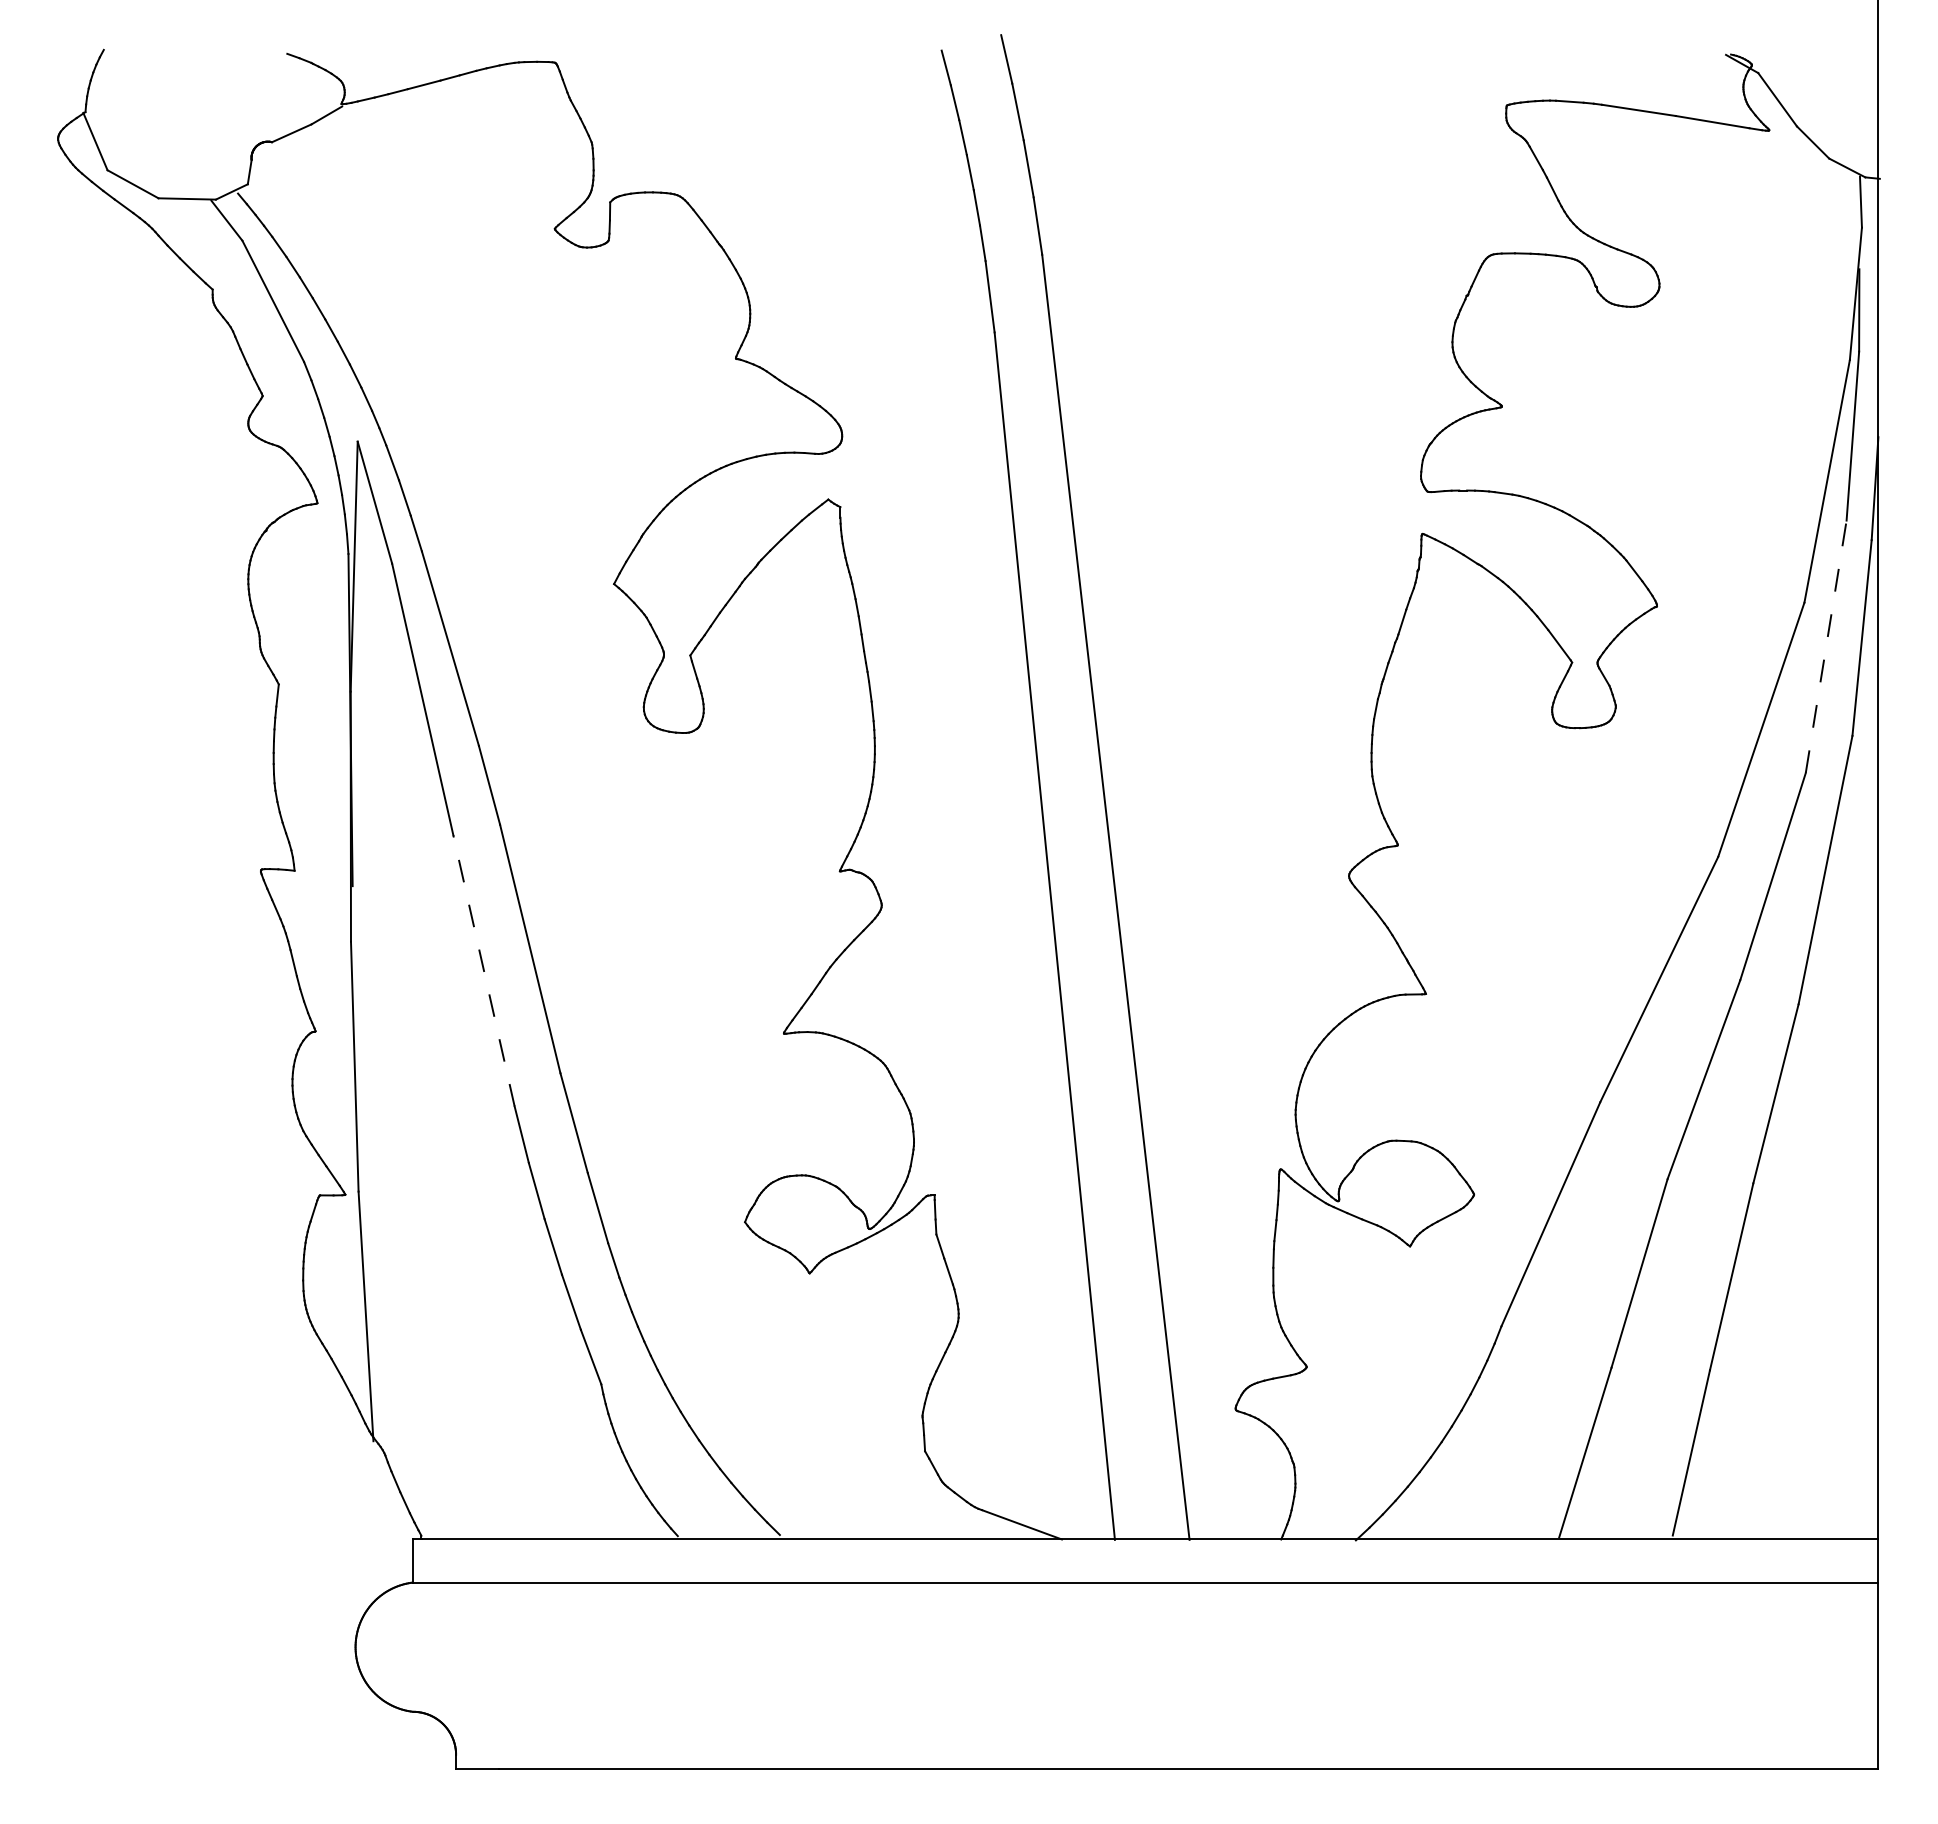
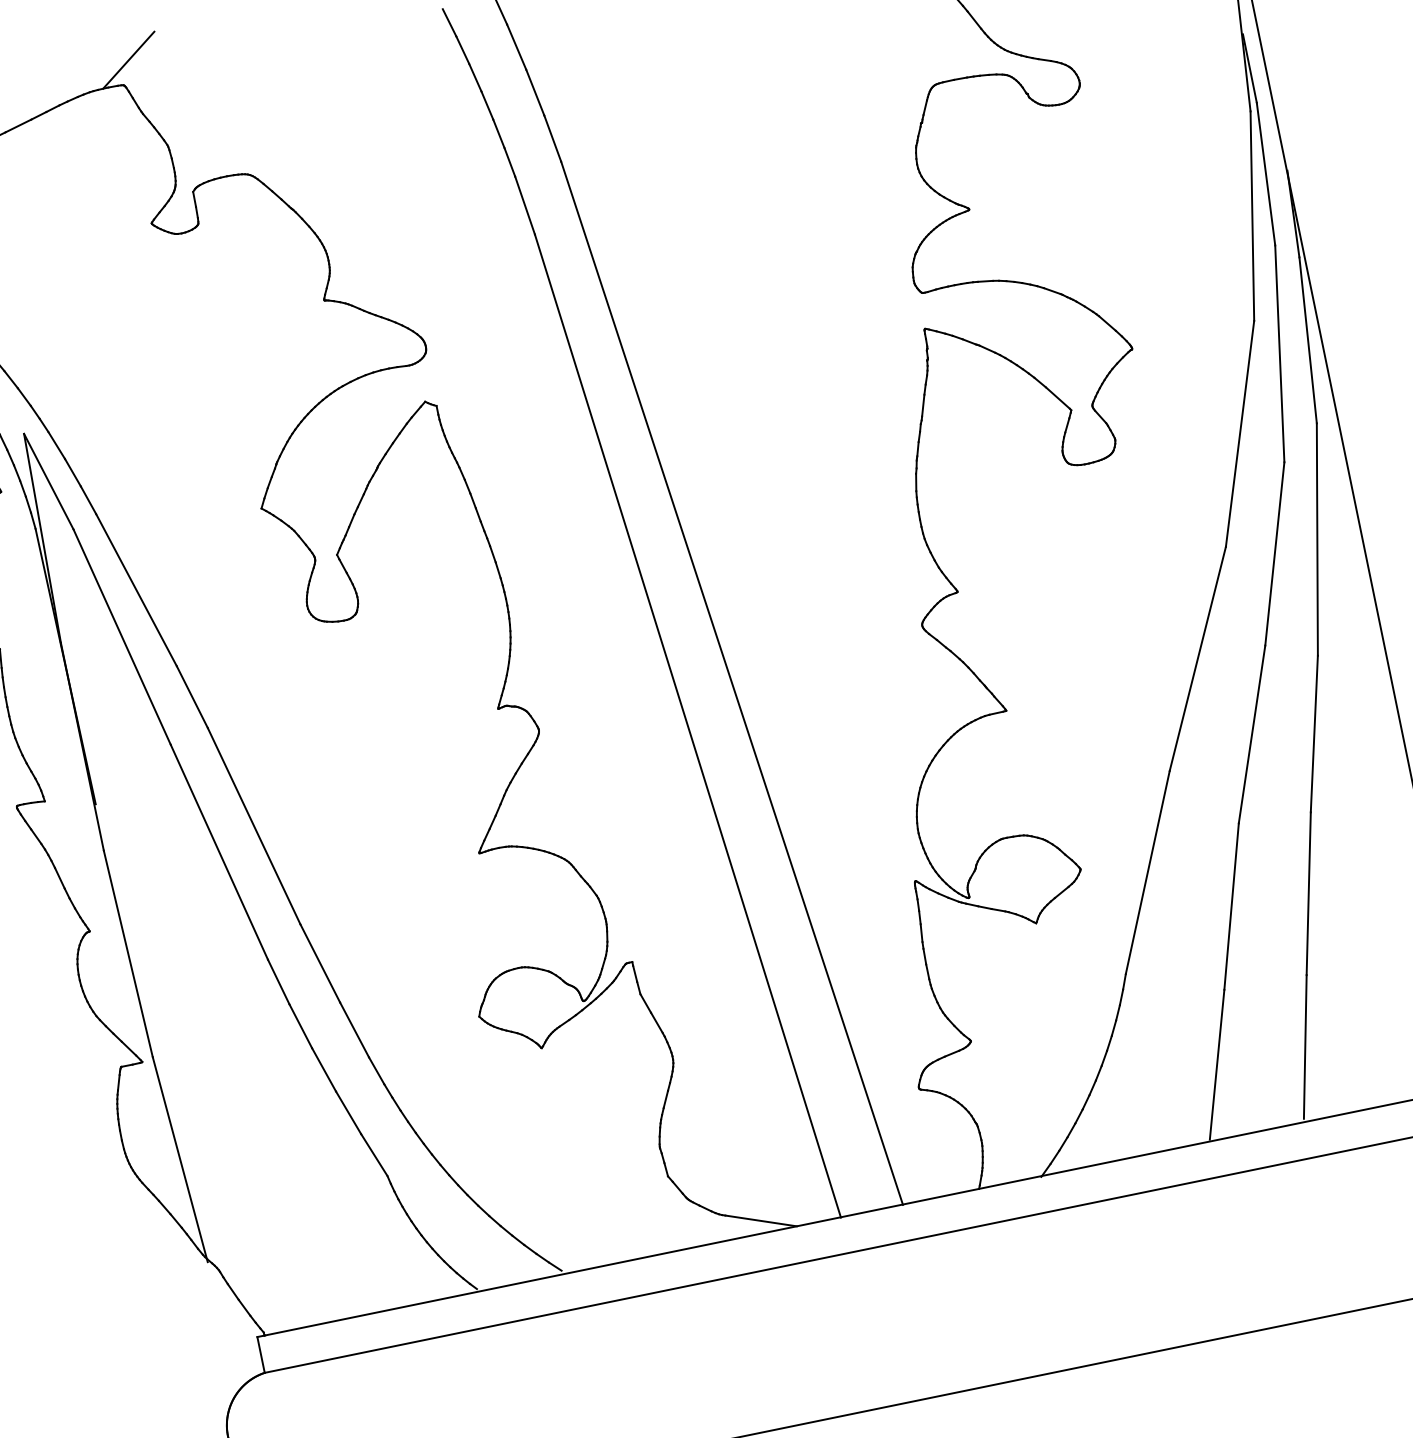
line: (566, 34) -> (128, 59), added
line: (1826, 646) -> (1280, 353), dashed -> solid
line: (484, 970) -> (219, 851), dashed -> solid

